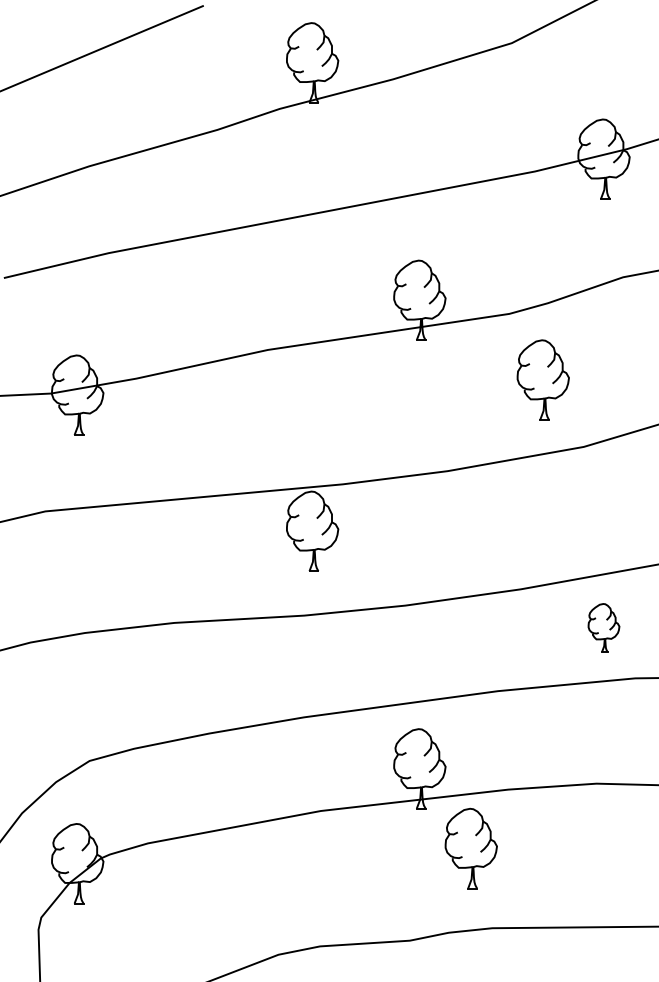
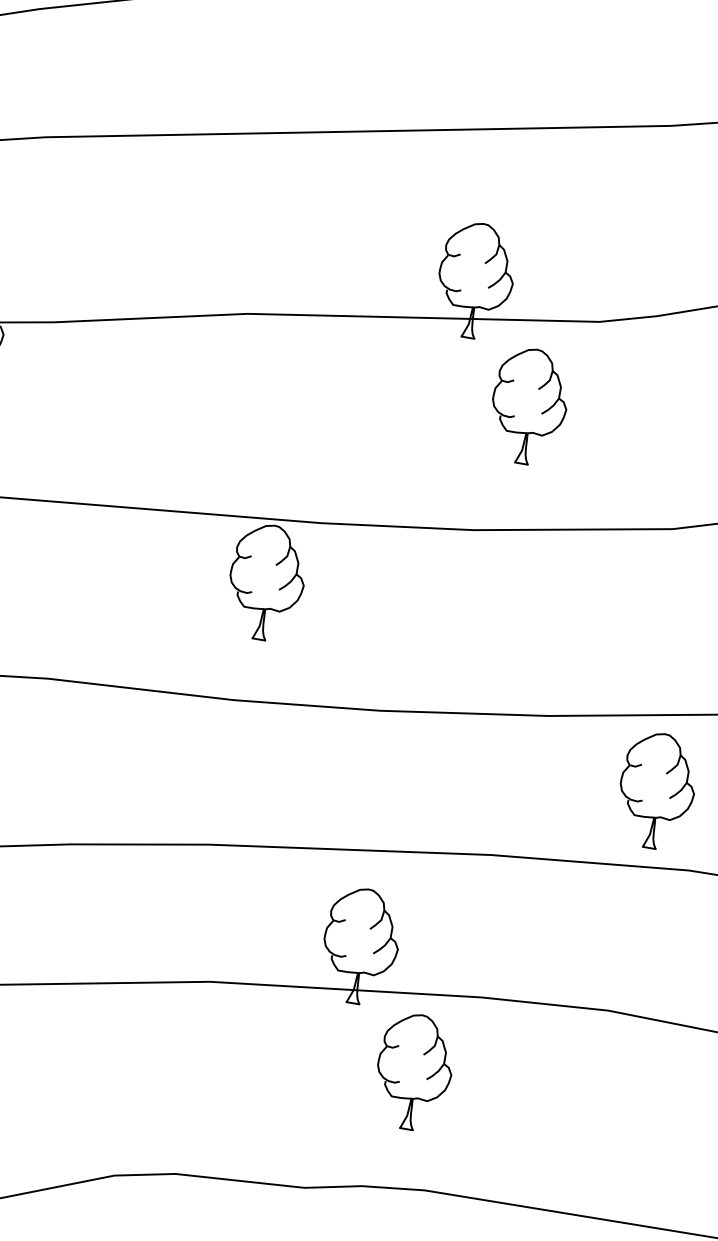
part: (542, 379) -> (528, 405), moved
part: (603, 627) -> (656, 790), size x1.67

